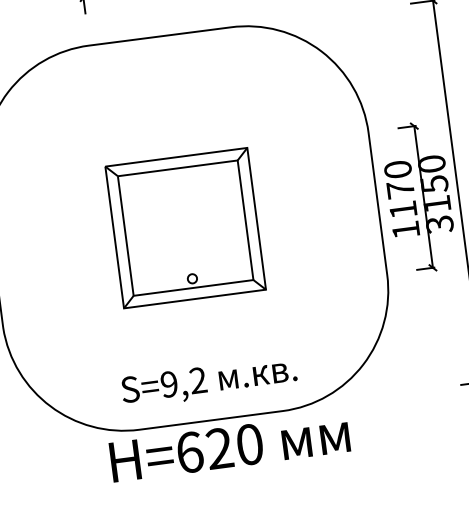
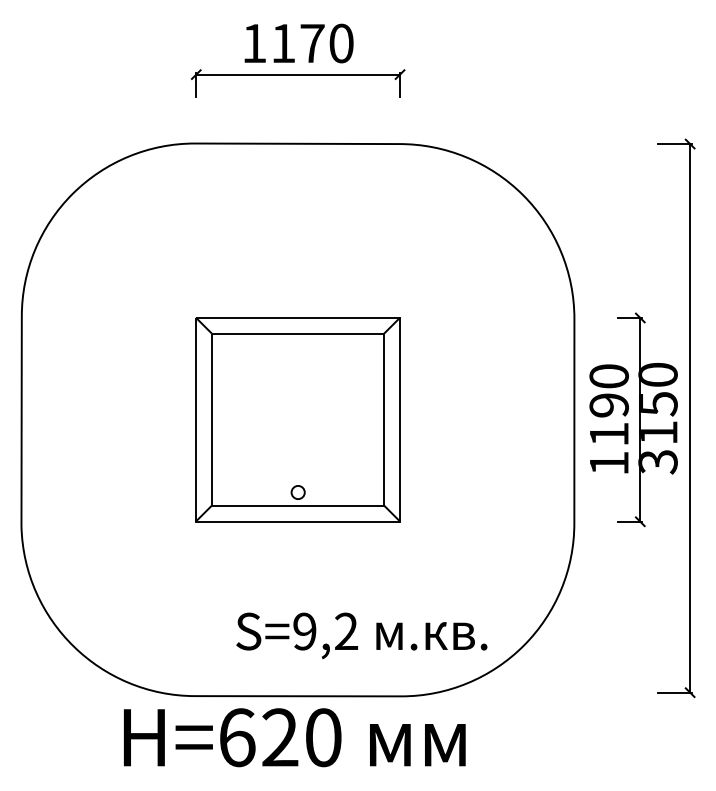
text: (400, 189) -> (608, 405), 1170 -> 1190
text: (209, 381) -> (361, 635), moved
text: (229, 447) -> (294, 737), moved

